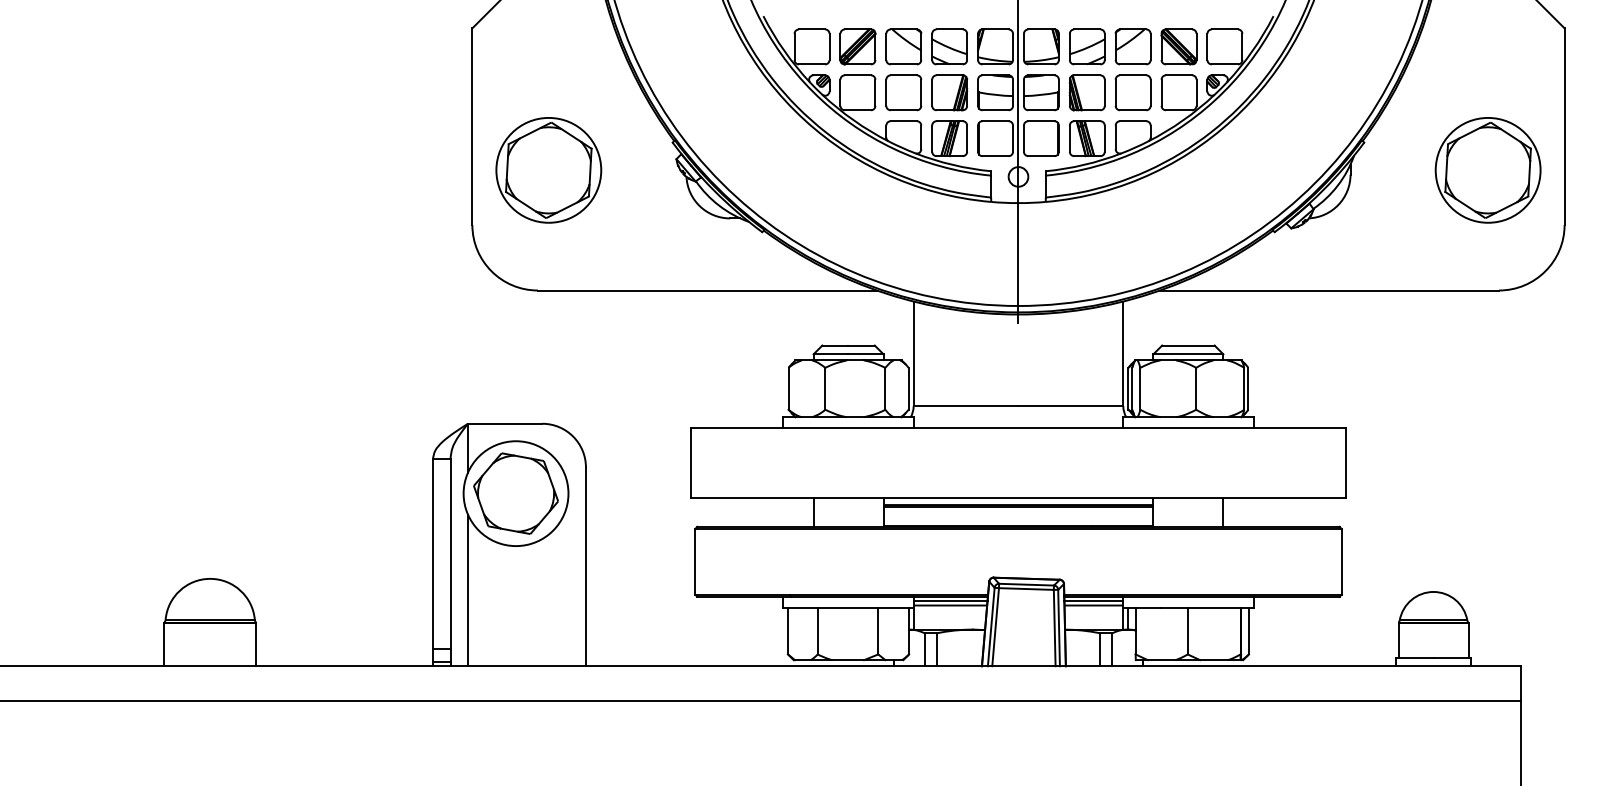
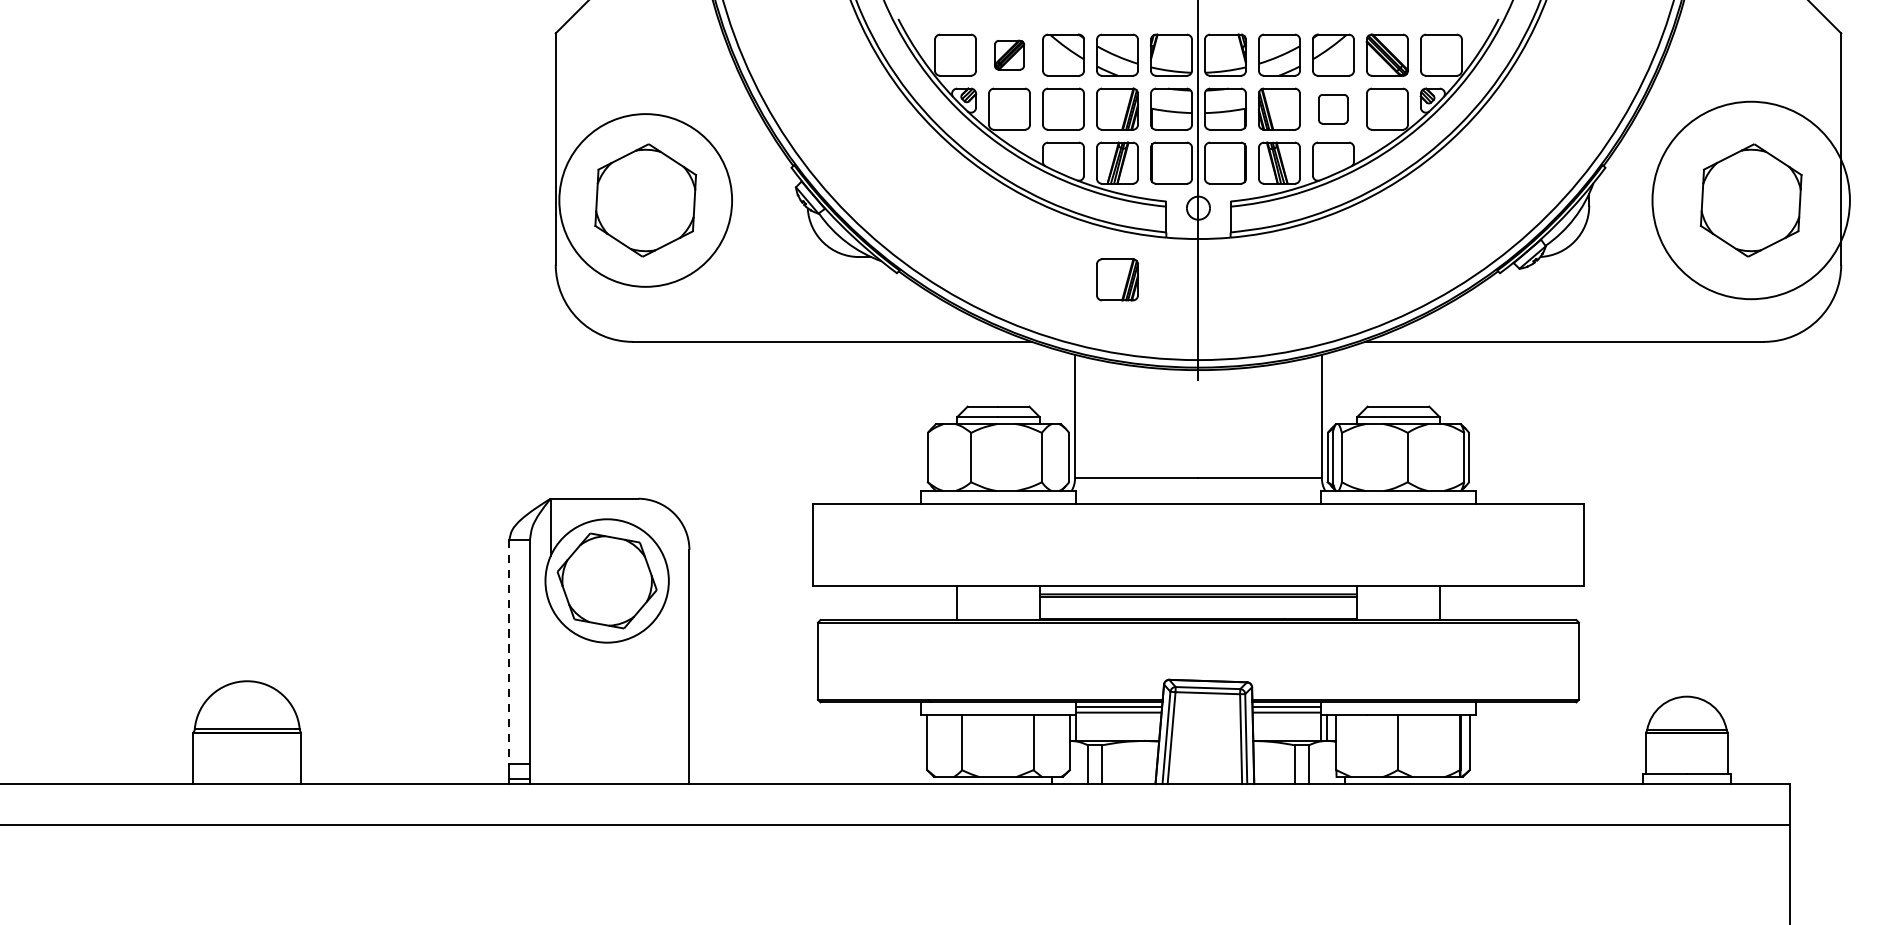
part: (857, 46) -> (1009, 54), size x0.7
part: (1132, 92) -> (1332, 108), size x0.7
circle: (548, 169) -> (645, 199), size x1.4
circle: (1487, 169) -> (1750, 199), size x1.6
part: (949, 237) -> (1117, 279), added
line: (433, 554) -> (510, 652), solid -> dashed
line: (468, 590) -> (551, 694), removed

